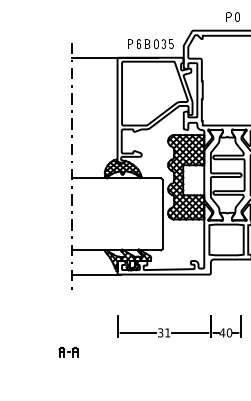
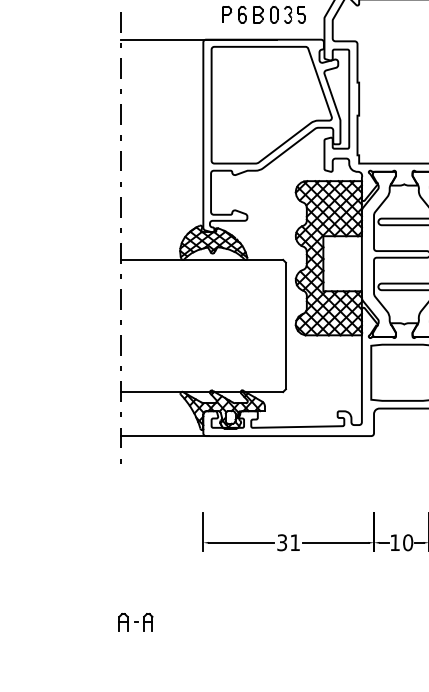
text: (222, 332) -> (395, 542), 40 -> 10
part: (68, 351) -> (135, 620), moved

